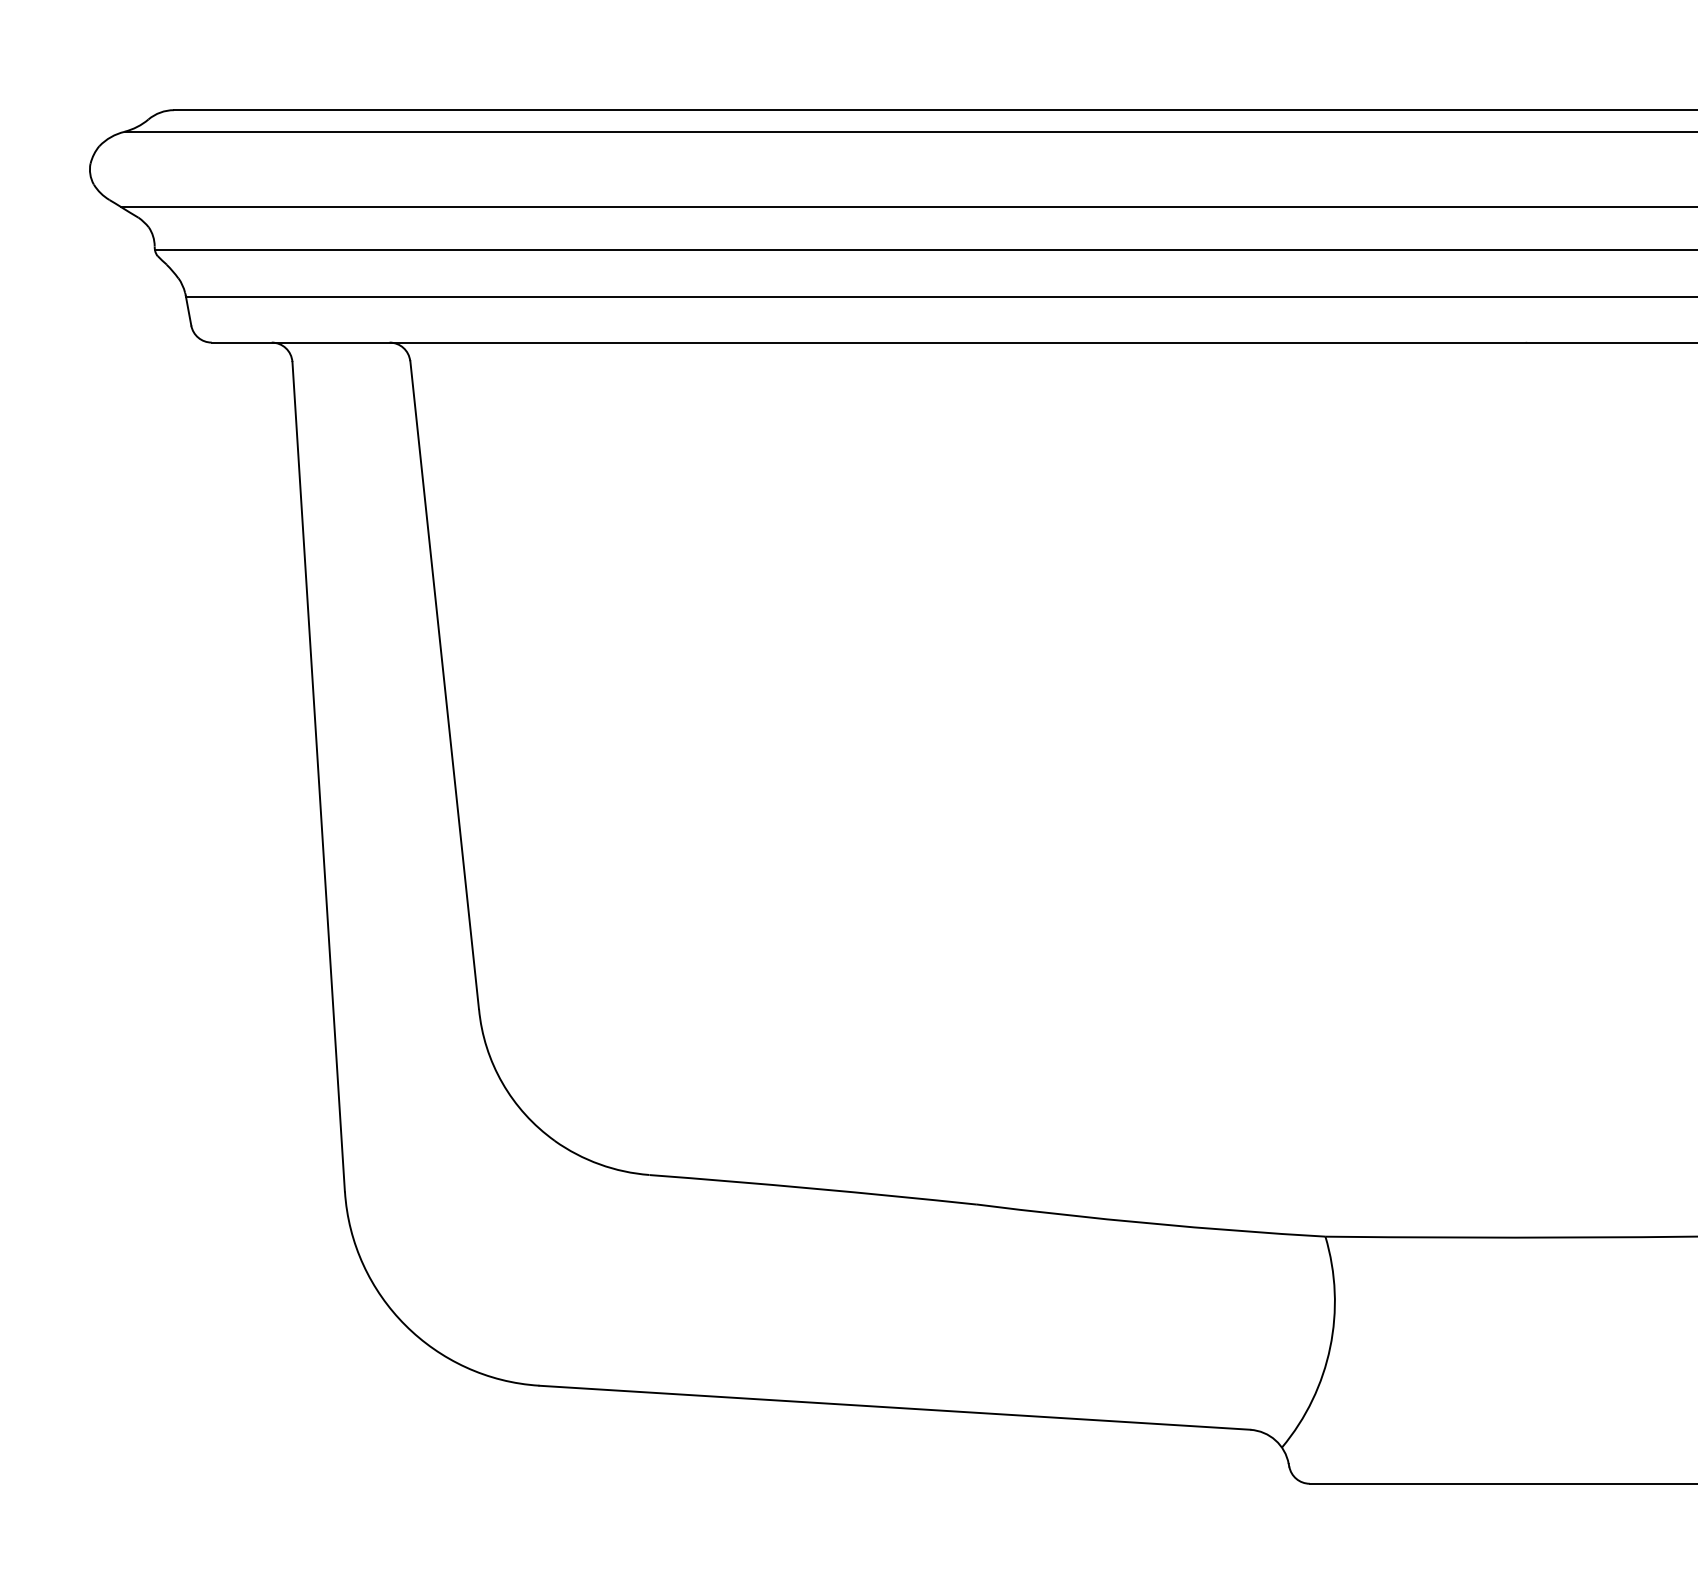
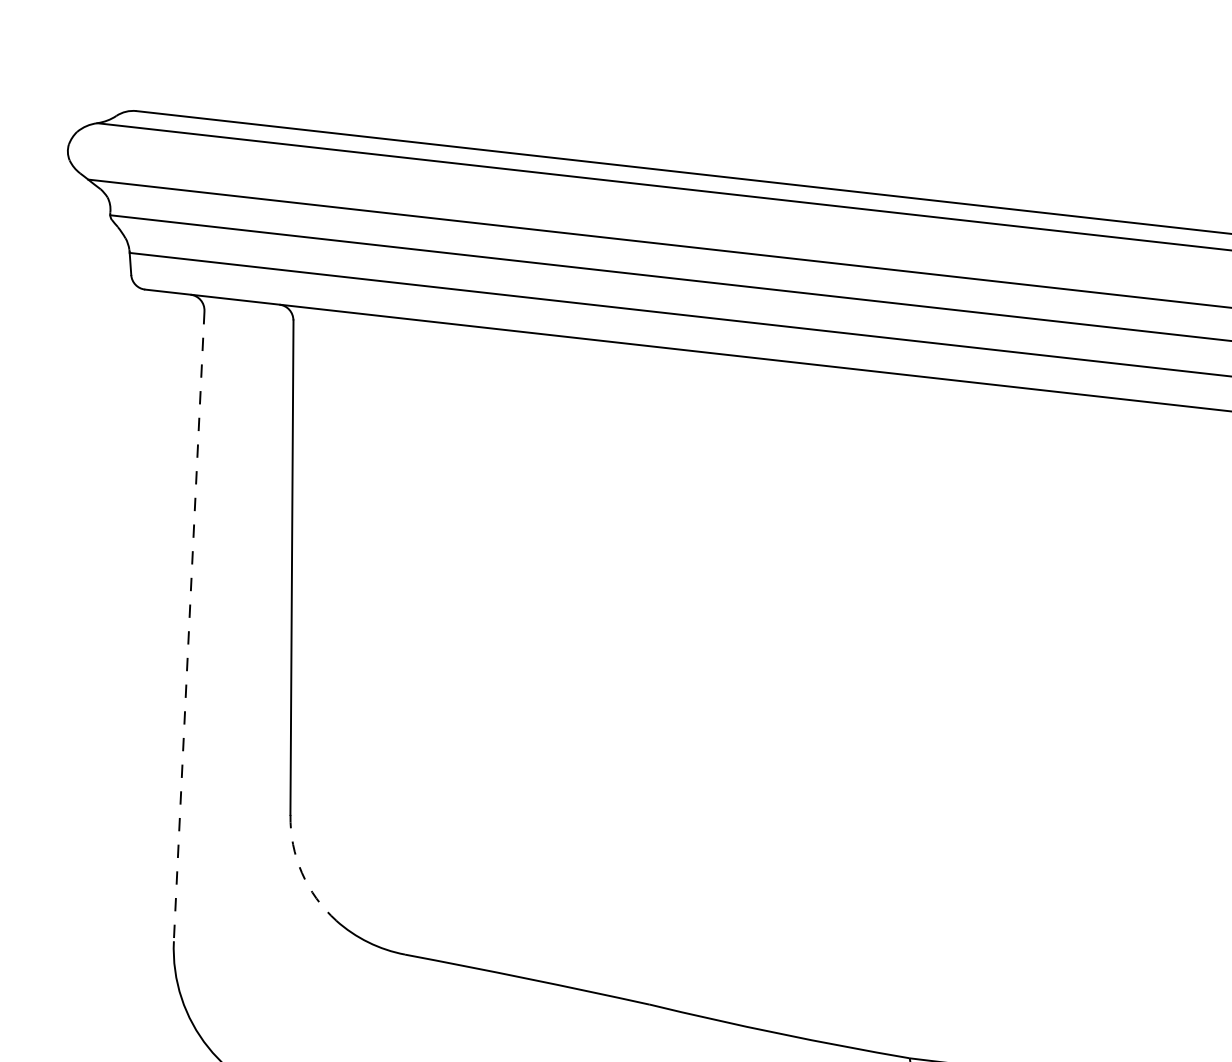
line: (318, 776) -> (189, 625), solid -> dashed
arc: (502, 1083) -> (301, 873), solid -> dashed

